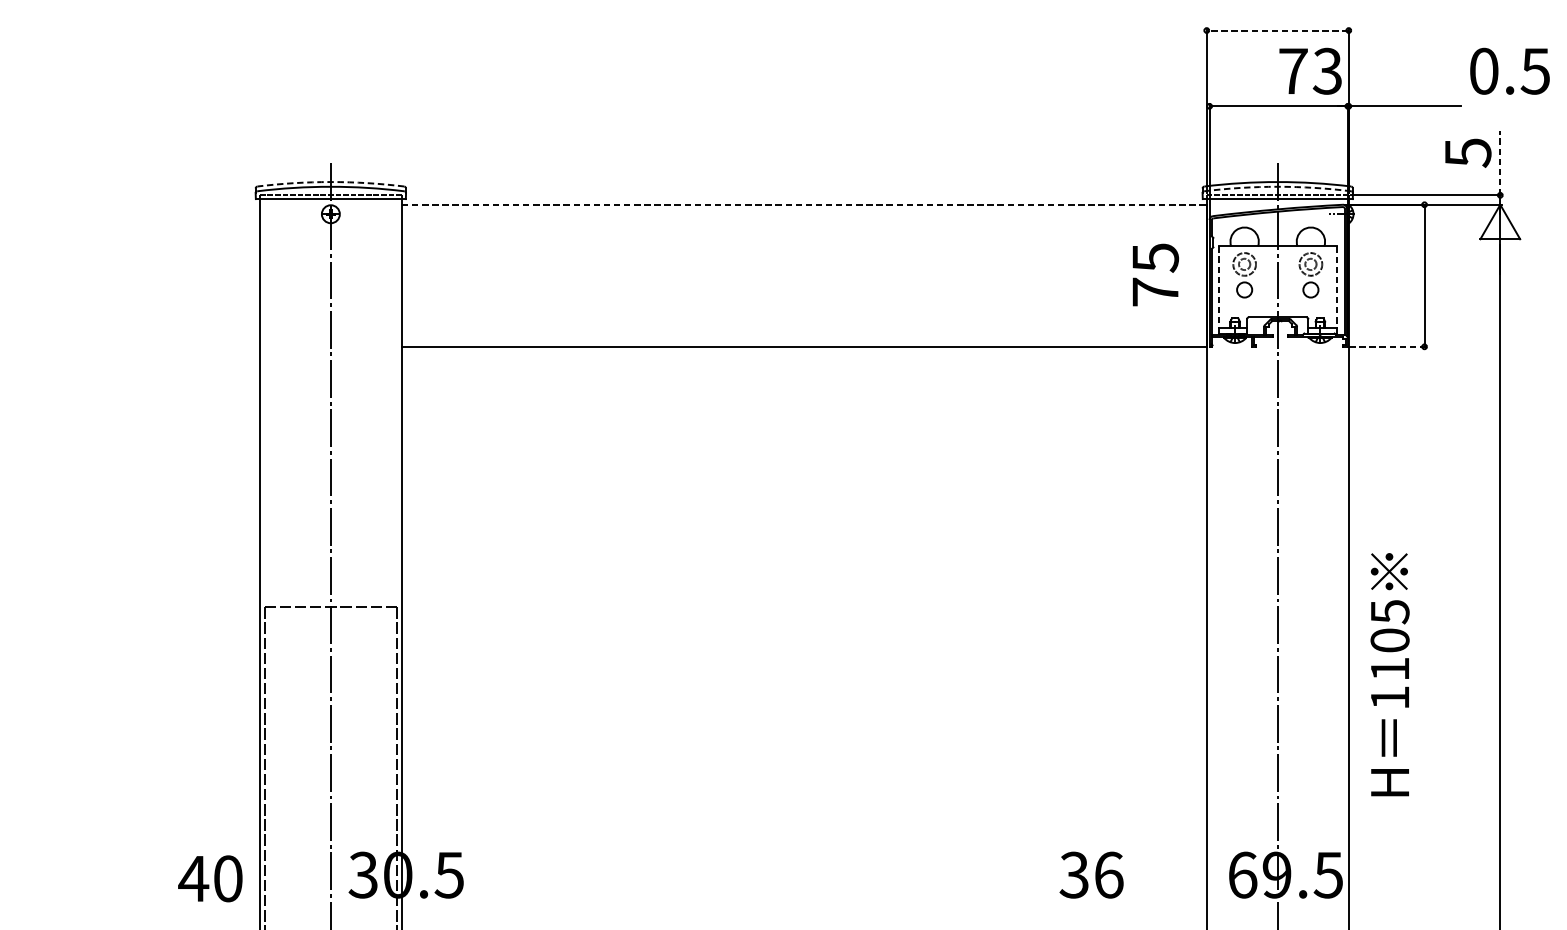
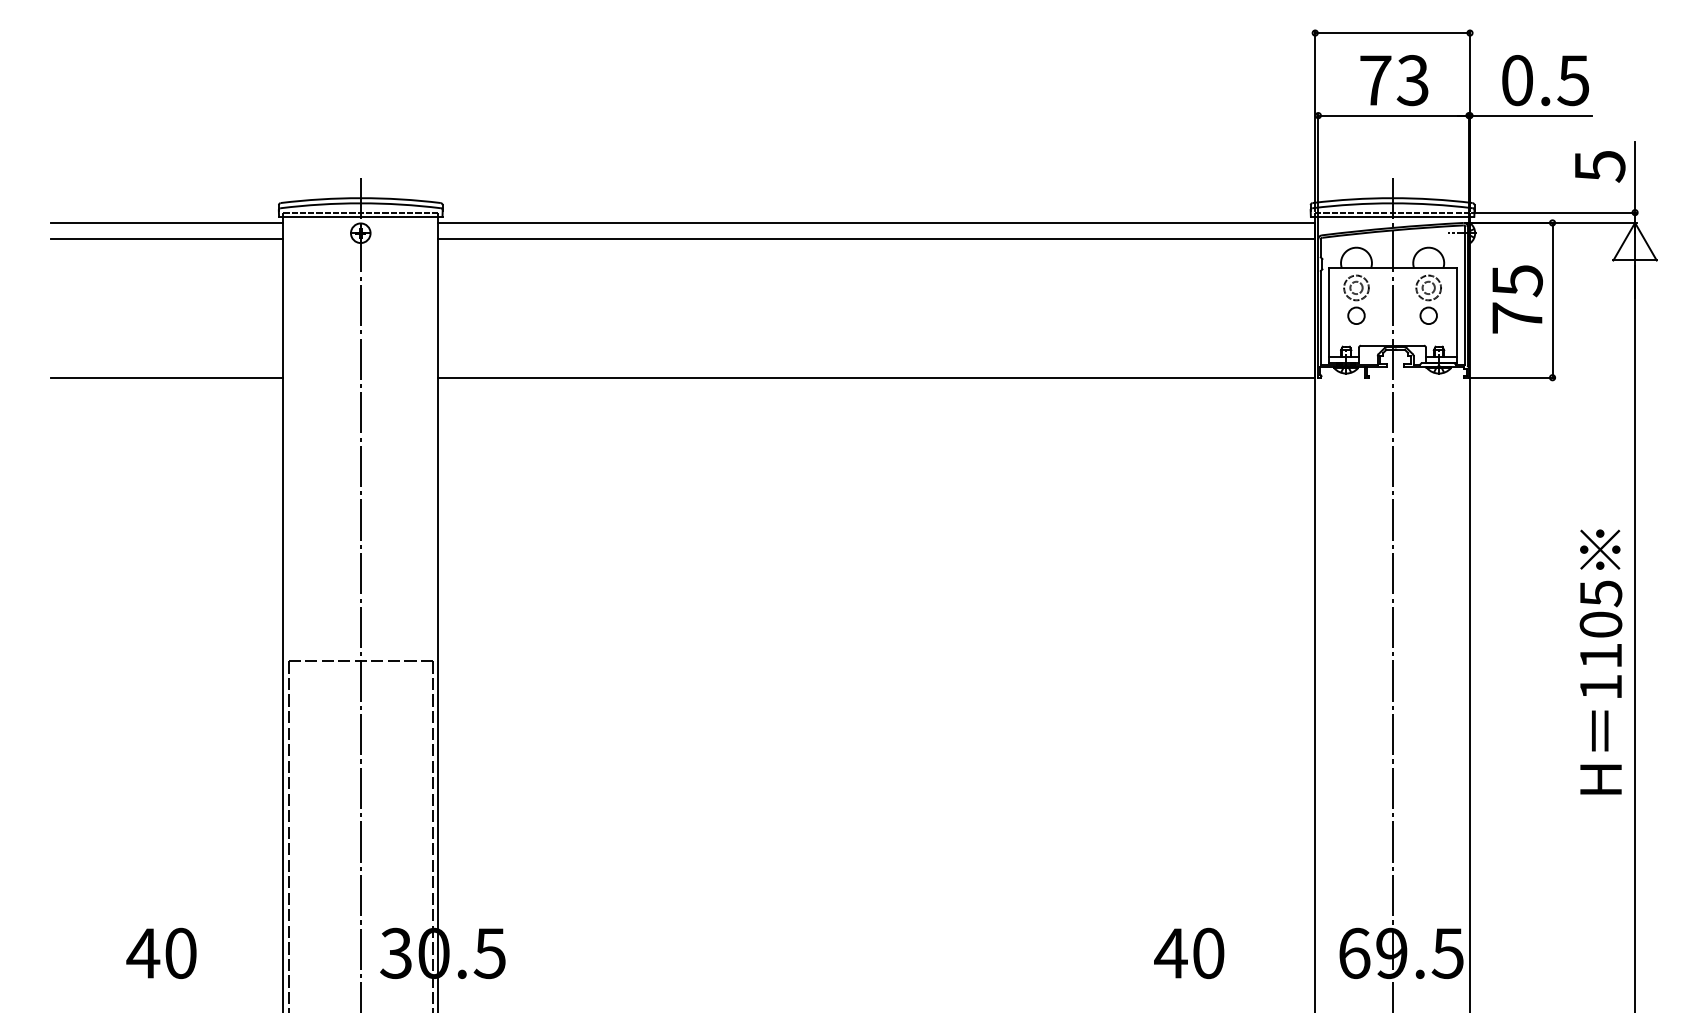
line: (1277, 30) -> (1392, 33), dashed -> solid
text: (1310, 71) -> (1394, 80), moved
text: (1509, 71) -> (1545, 80), moved
line: (1500, 162) -> (1635, 176), dashed -> solid
arc: (330, 182) -> (360, 198), dashed -> solid
arc: (1277, 186) -> (1392, 203), dashed -> solid
line: (153, 204) -> (167, 222), added
line: (804, 204) -> (876, 222), dashed -> solid
line: (153, 219) -> (167, 239), added
line: (804, 219) -> (876, 239), added
text: (1155, 275) -> (1517, 299), moved
line: (1218, 289) -> (1328, 315), dashed -> solid
line: (1336, 290) -> (1456, 316), dashed -> solid
line: (153, 346) -> (167, 377), added
line: (1388, 346) -> (1513, 377), dashed -> solid
text: (1389, 674) -> (1600, 661), moved
text: (1091, 875) -> (1189, 953), 36 -> 40
text: (210, 877) -> (161, 952), moved

